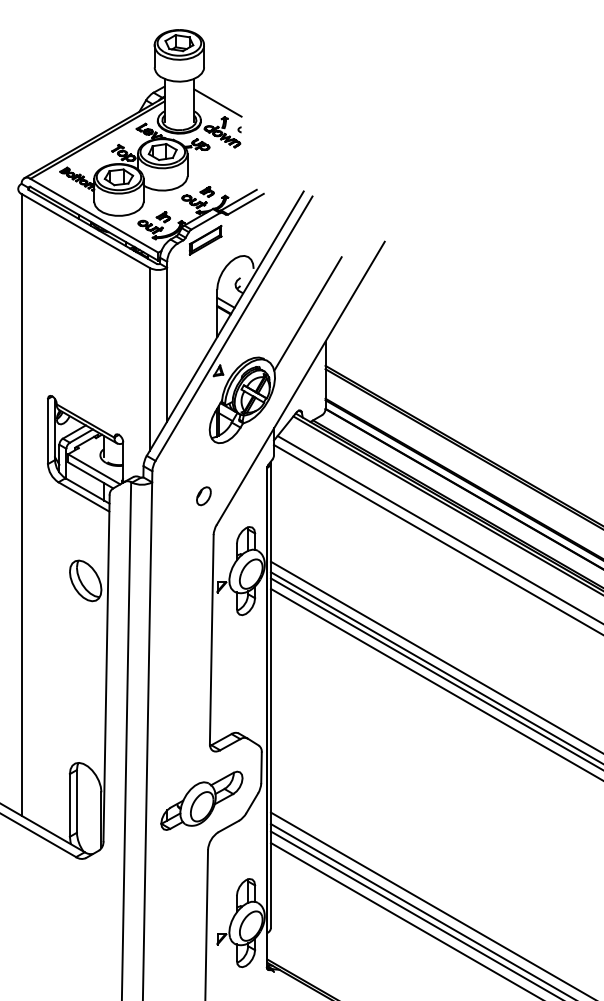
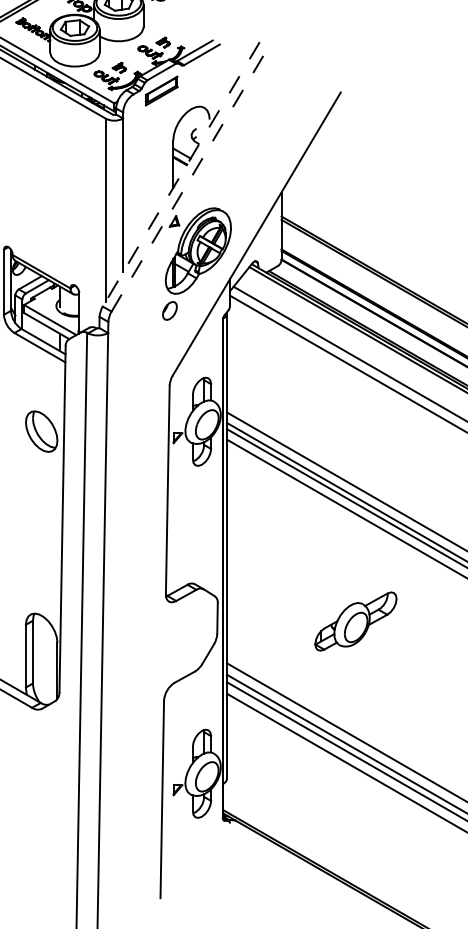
line: (307, 313) -> (263, 164), removed
line: (225, 323) -> (181, 174), solid -> dashed
line: (234, 328) -> (190, 179), solid -> dashed
part: (203, 496) -> (169, 311), moved
part: (201, 800) -> (355, 621), moved

